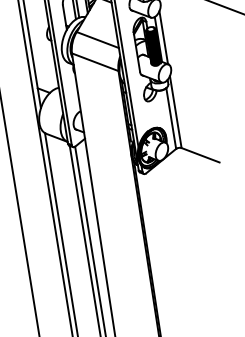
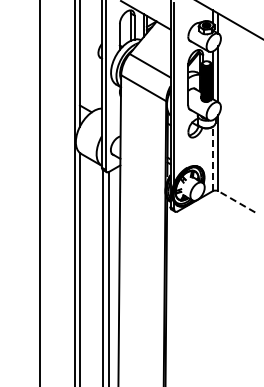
line: (170, 118) -> (212, 158), solid -> dashed
line: (200, 155) -> (236, 201), solid -> dashed

